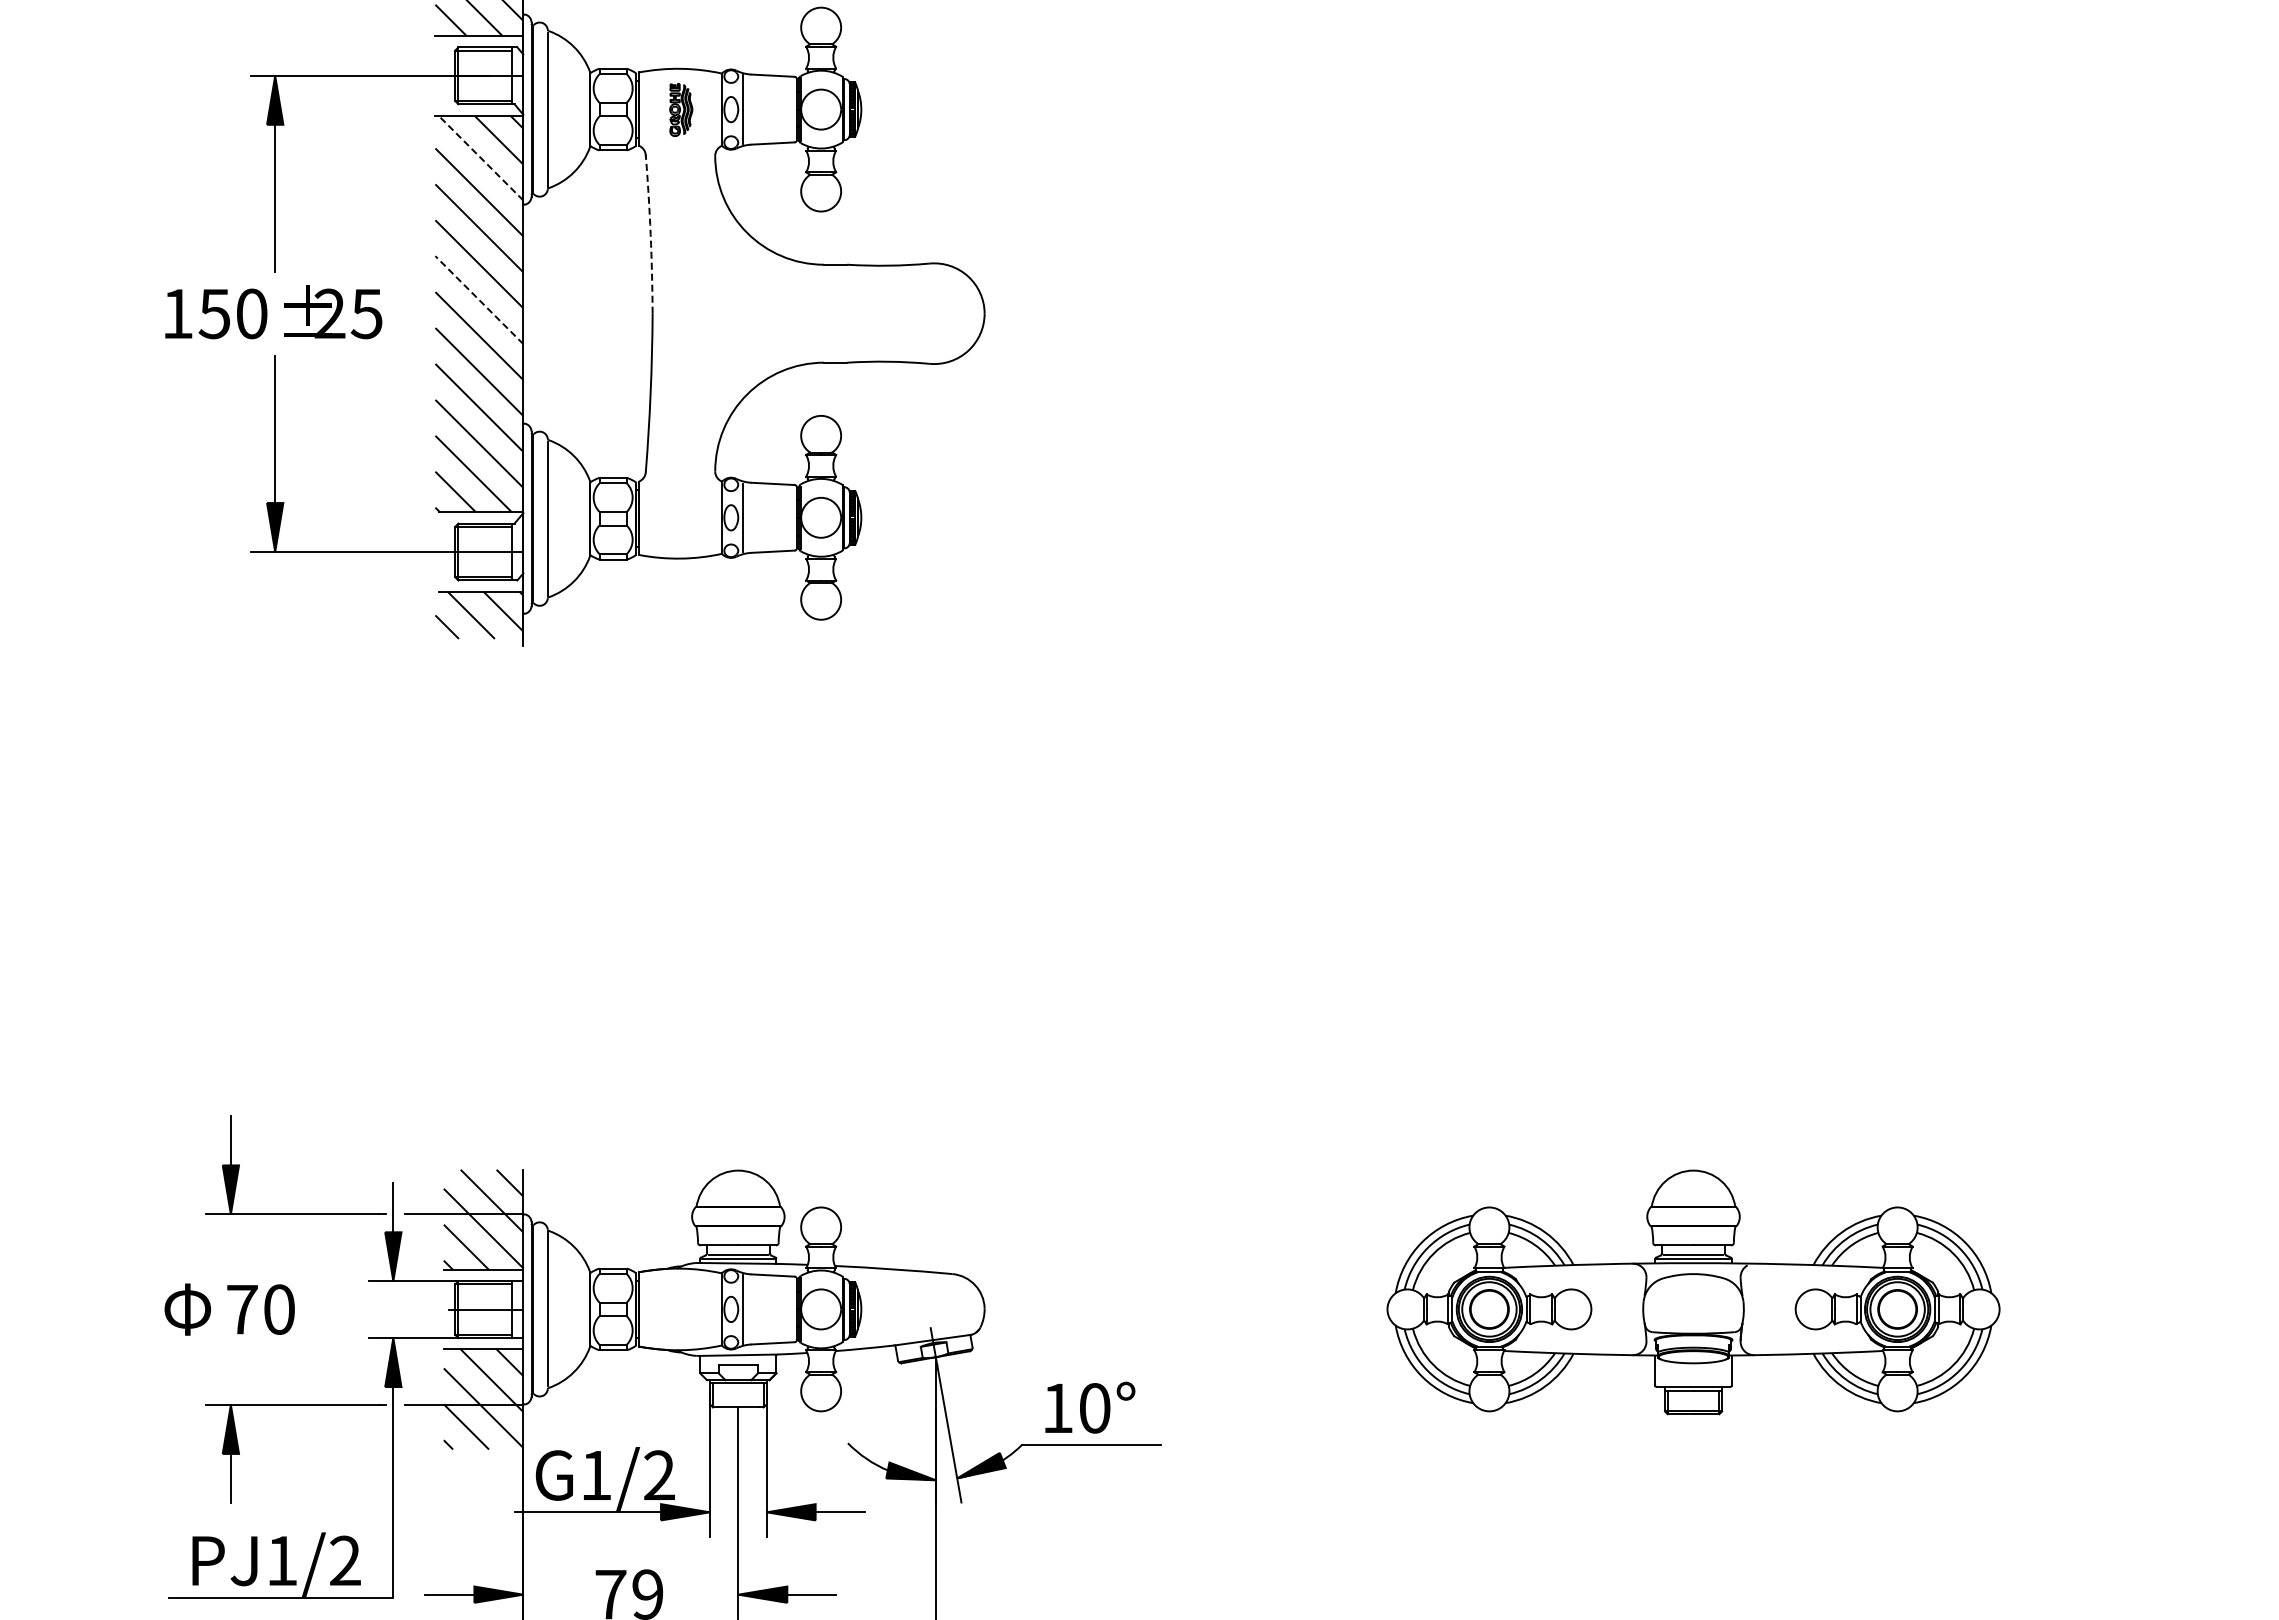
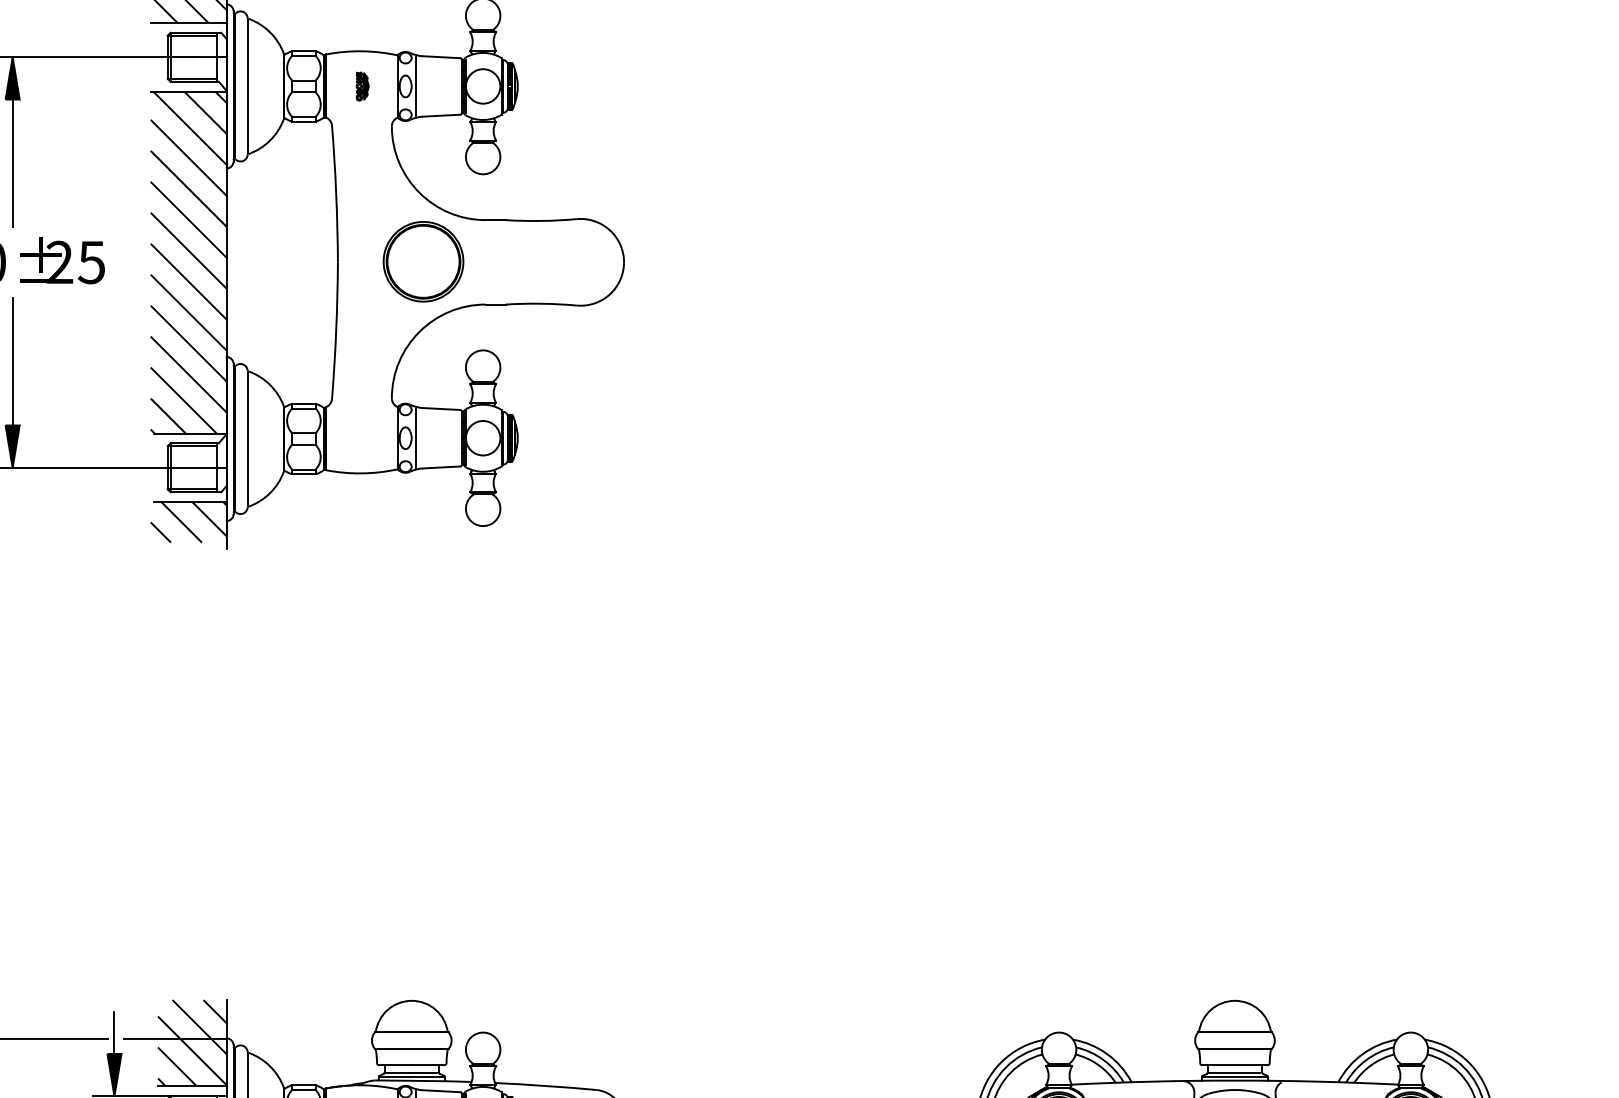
part: (681, 109) -> (362, 86), size x0.62
line: (481, 158) -> (190, 128), dashed -> solid
arc: (650, 234) -> (336, 194), dashed -> solid
line: (479, 299) -> (188, 250), dashed -> solid
part: (751, 312) -> (423, 261), added

